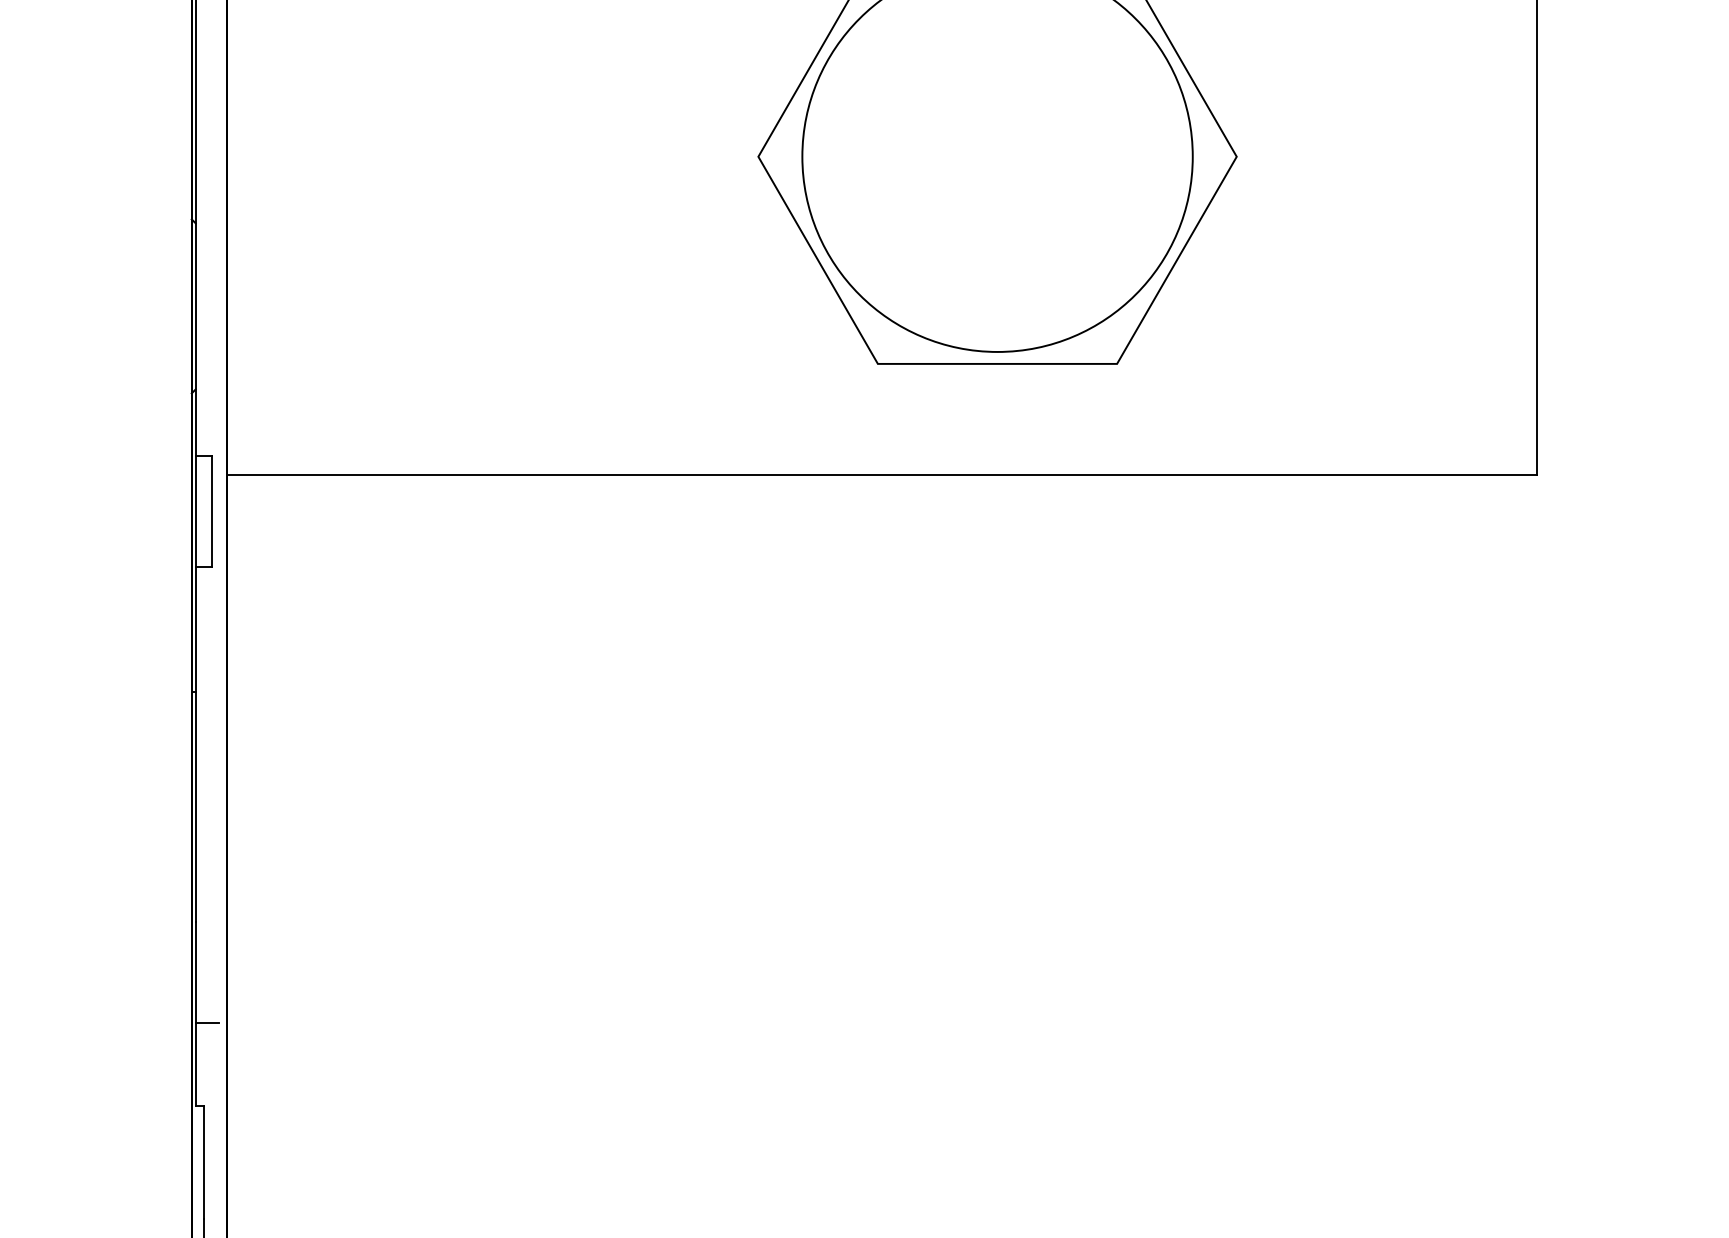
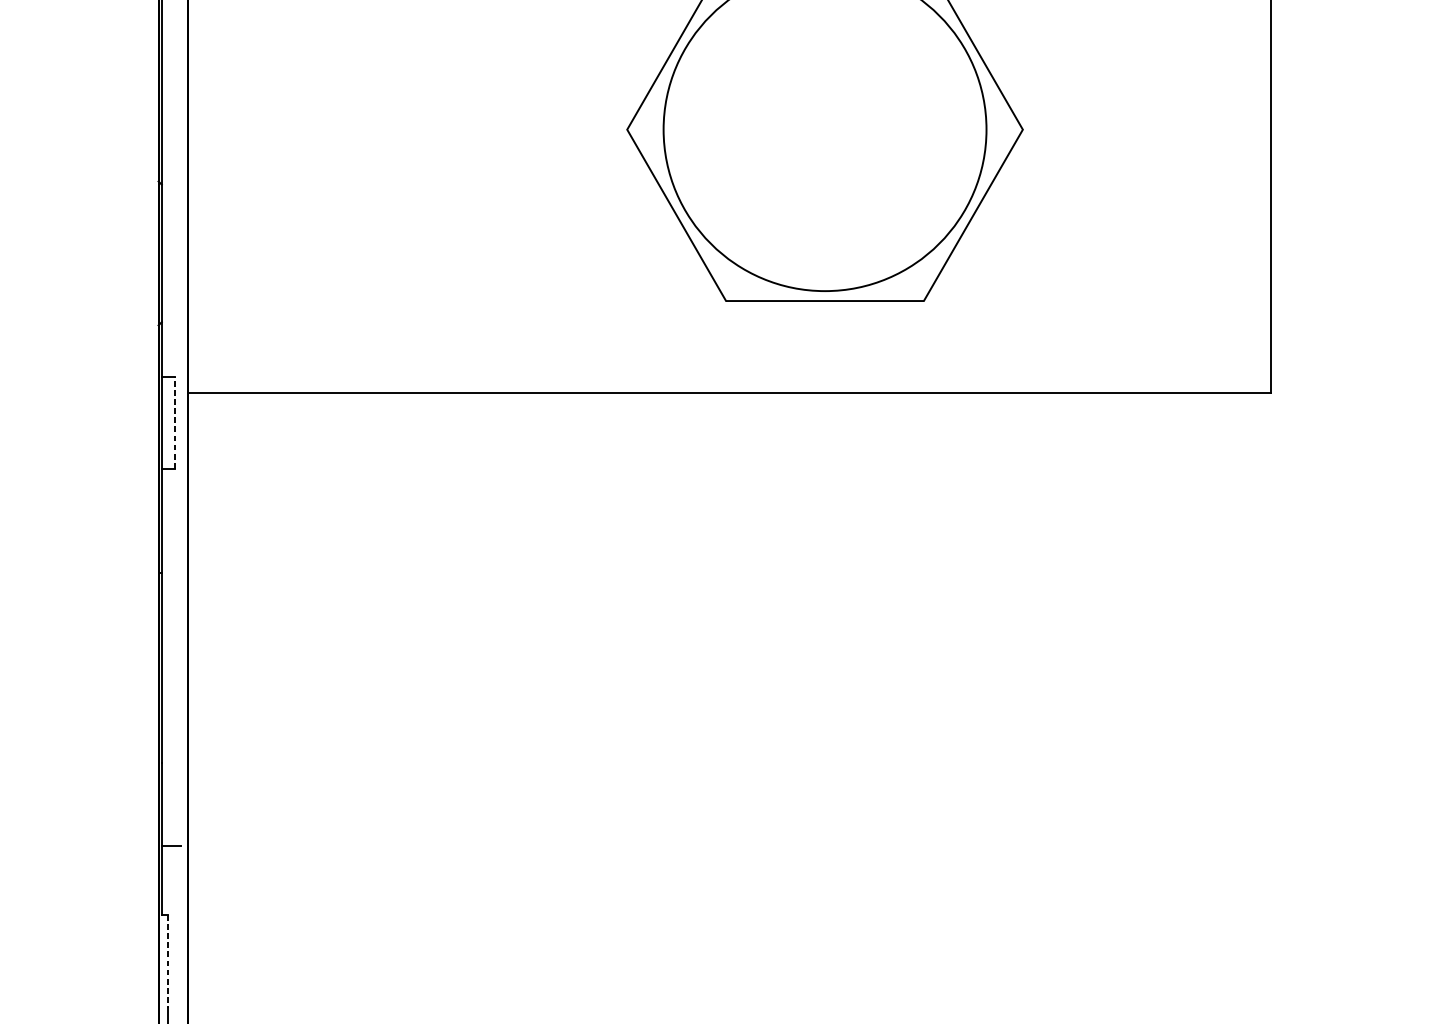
line: (211, 510) -> (174, 422), solid -> dashed
line: (203, 1163) -> (168, 962), solid -> dashed

